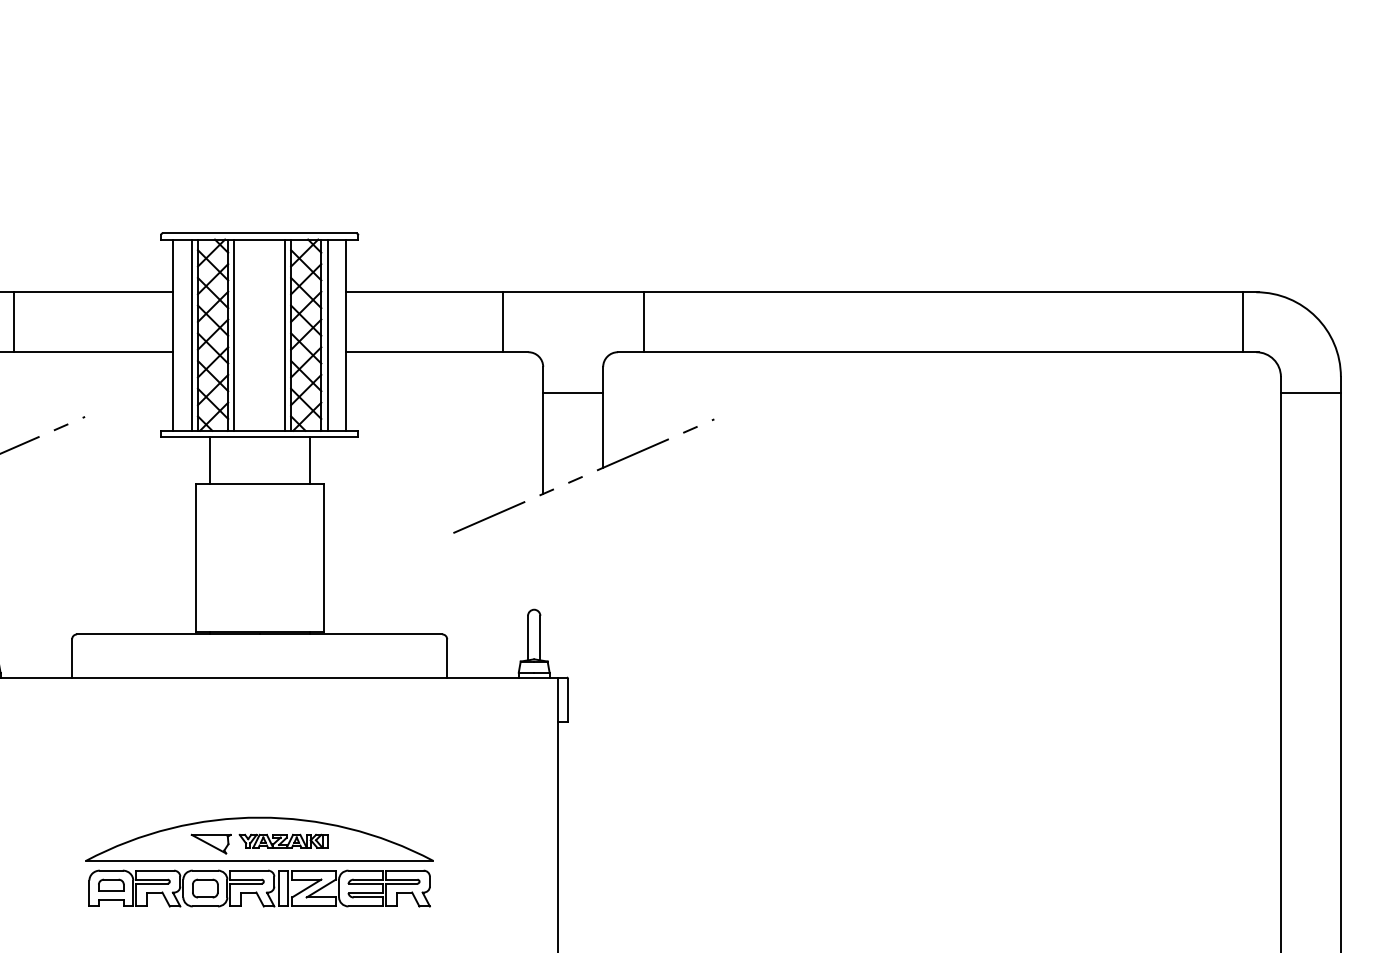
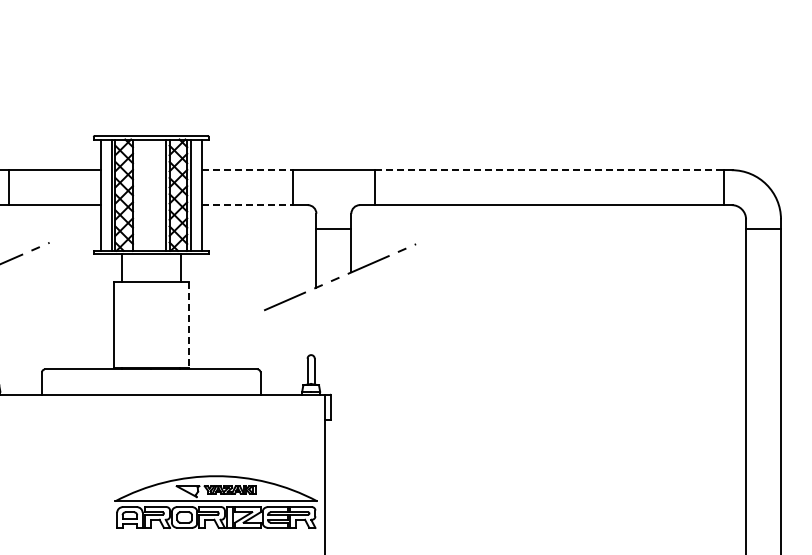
line: (424, 292) -> (247, 170), solid -> dashed
line: (943, 292) -> (549, 170), solid -> dashed
line: (234, 333) -> (136, 194), removed
line: (424, 352) -> (247, 205), solid -> dashed
line: (323, 558) -> (188, 325), solid -> dashed
part: (258, 861) -> (215, 501), moved

